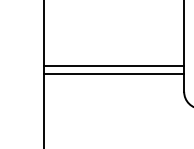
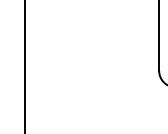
line: (114, 65) -> (92, 45), removed
line: (114, 74) -> (92, 54), removed

